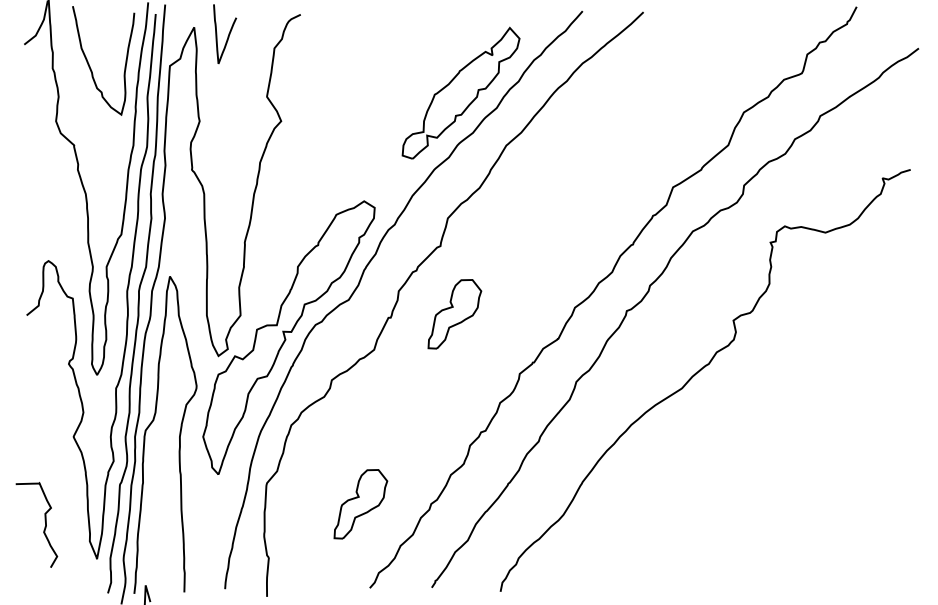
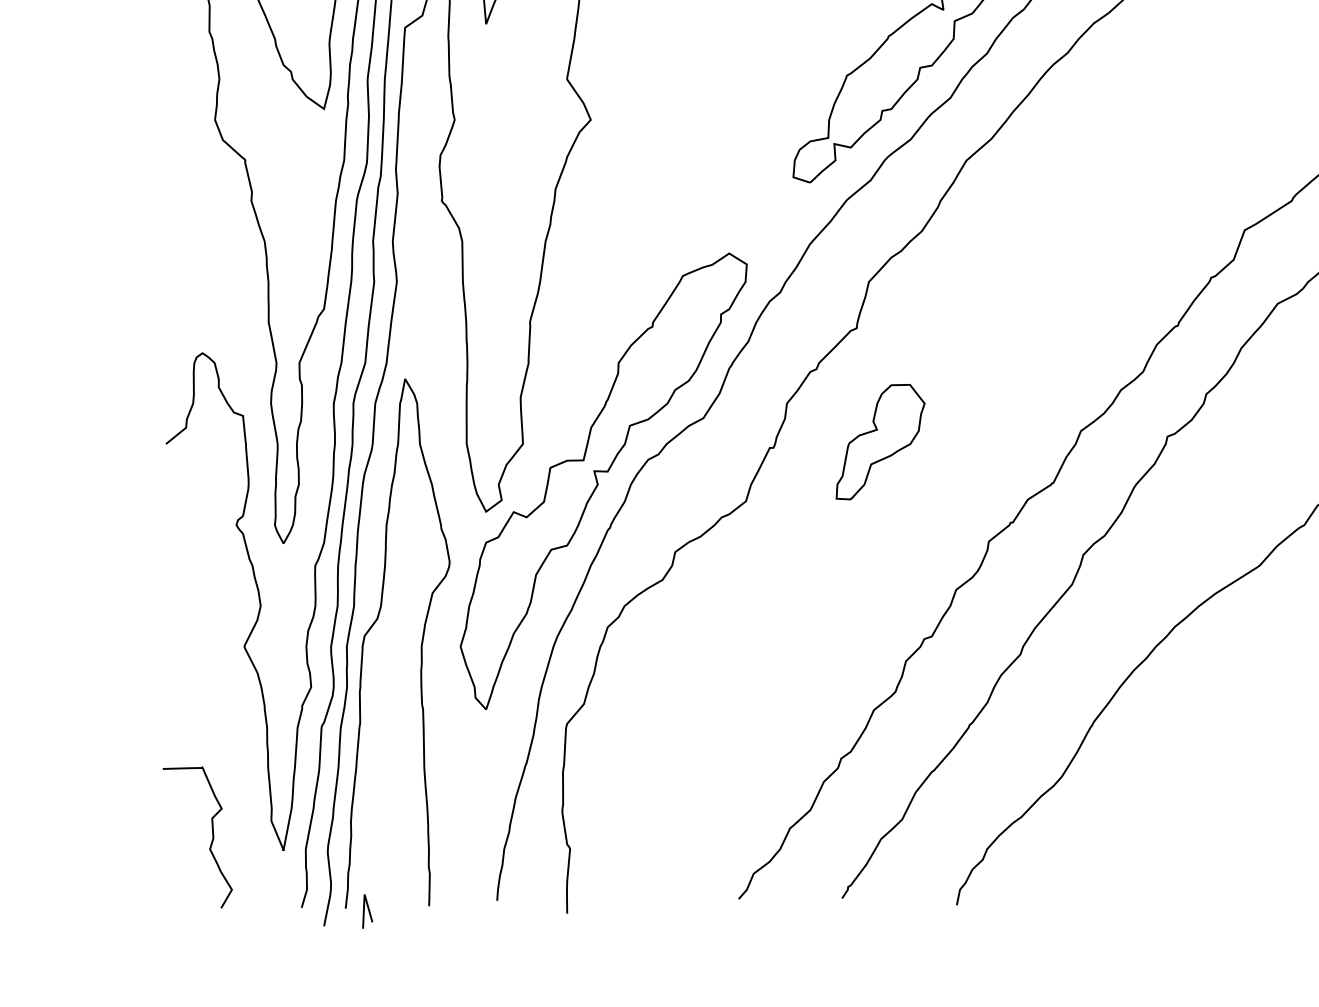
part: (360, 504) -> (723, 759), removed
curve: (44, 526) -> (210, 839), moved

